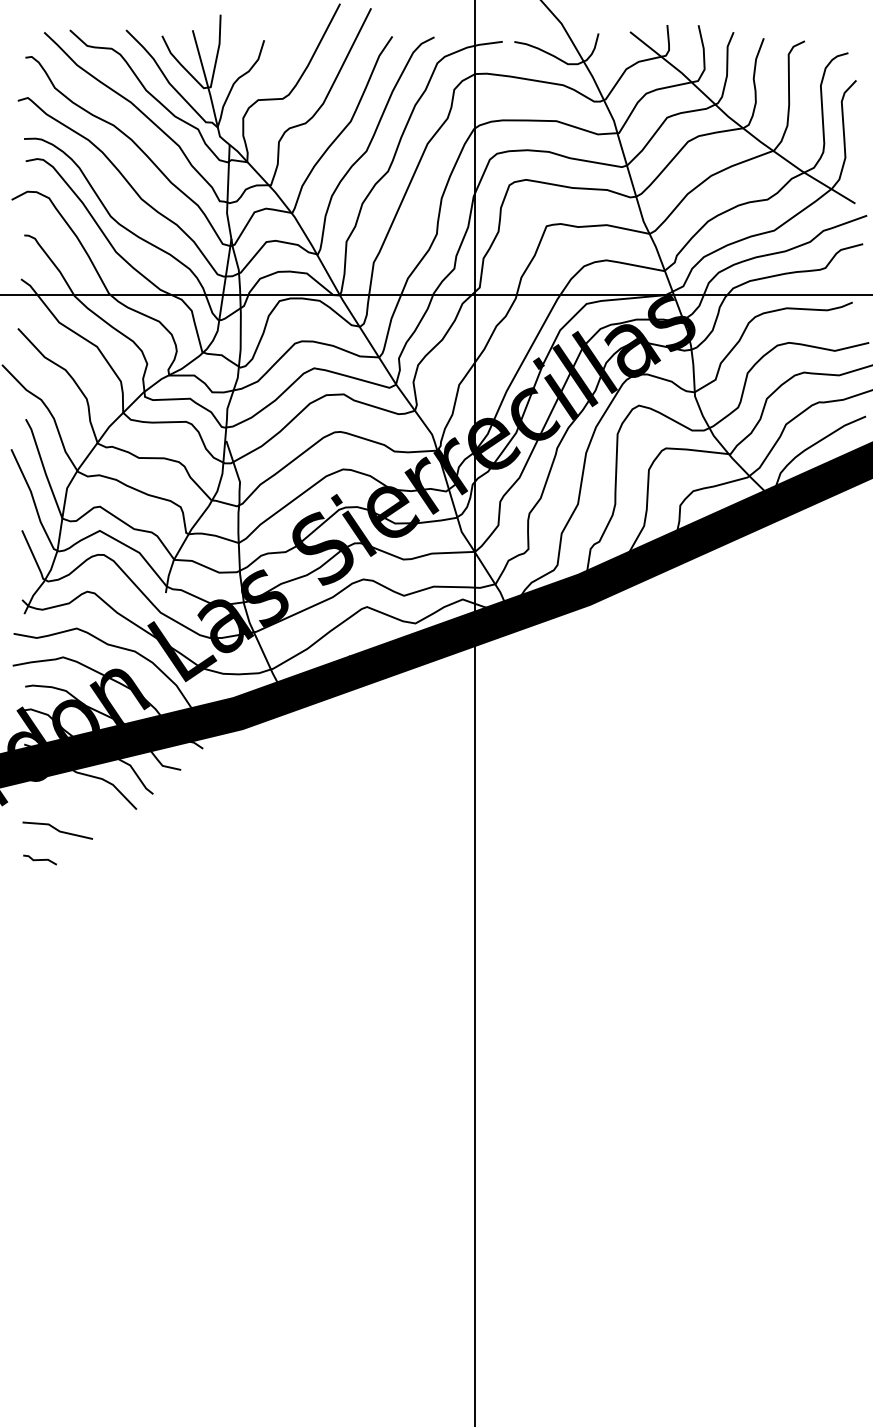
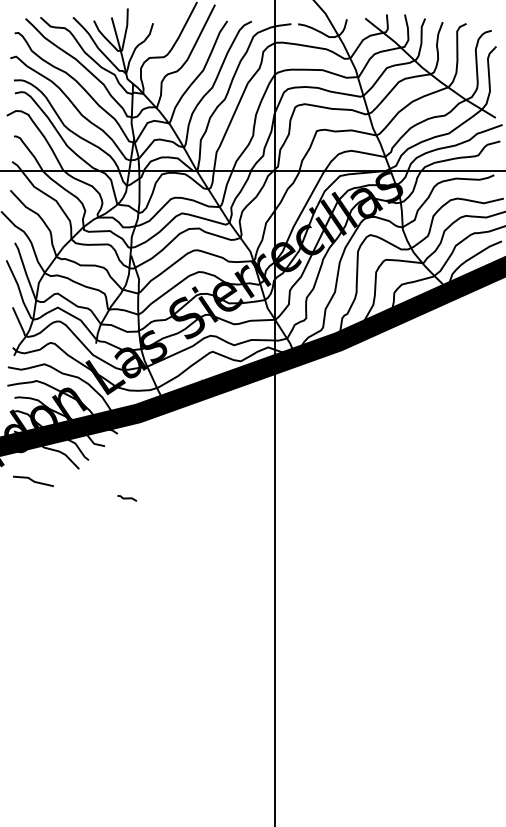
line: (40, 860) -> (127, 498), moved

